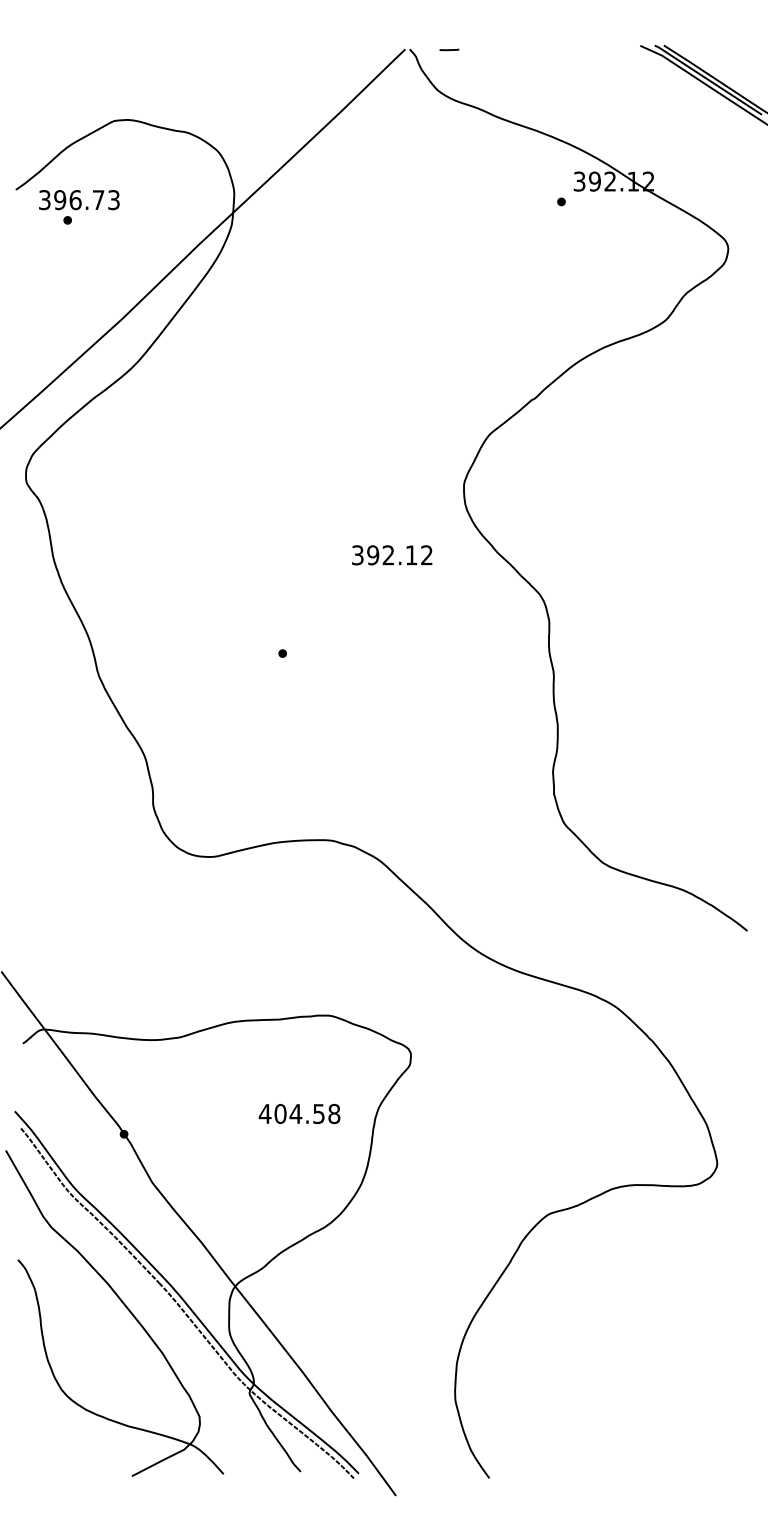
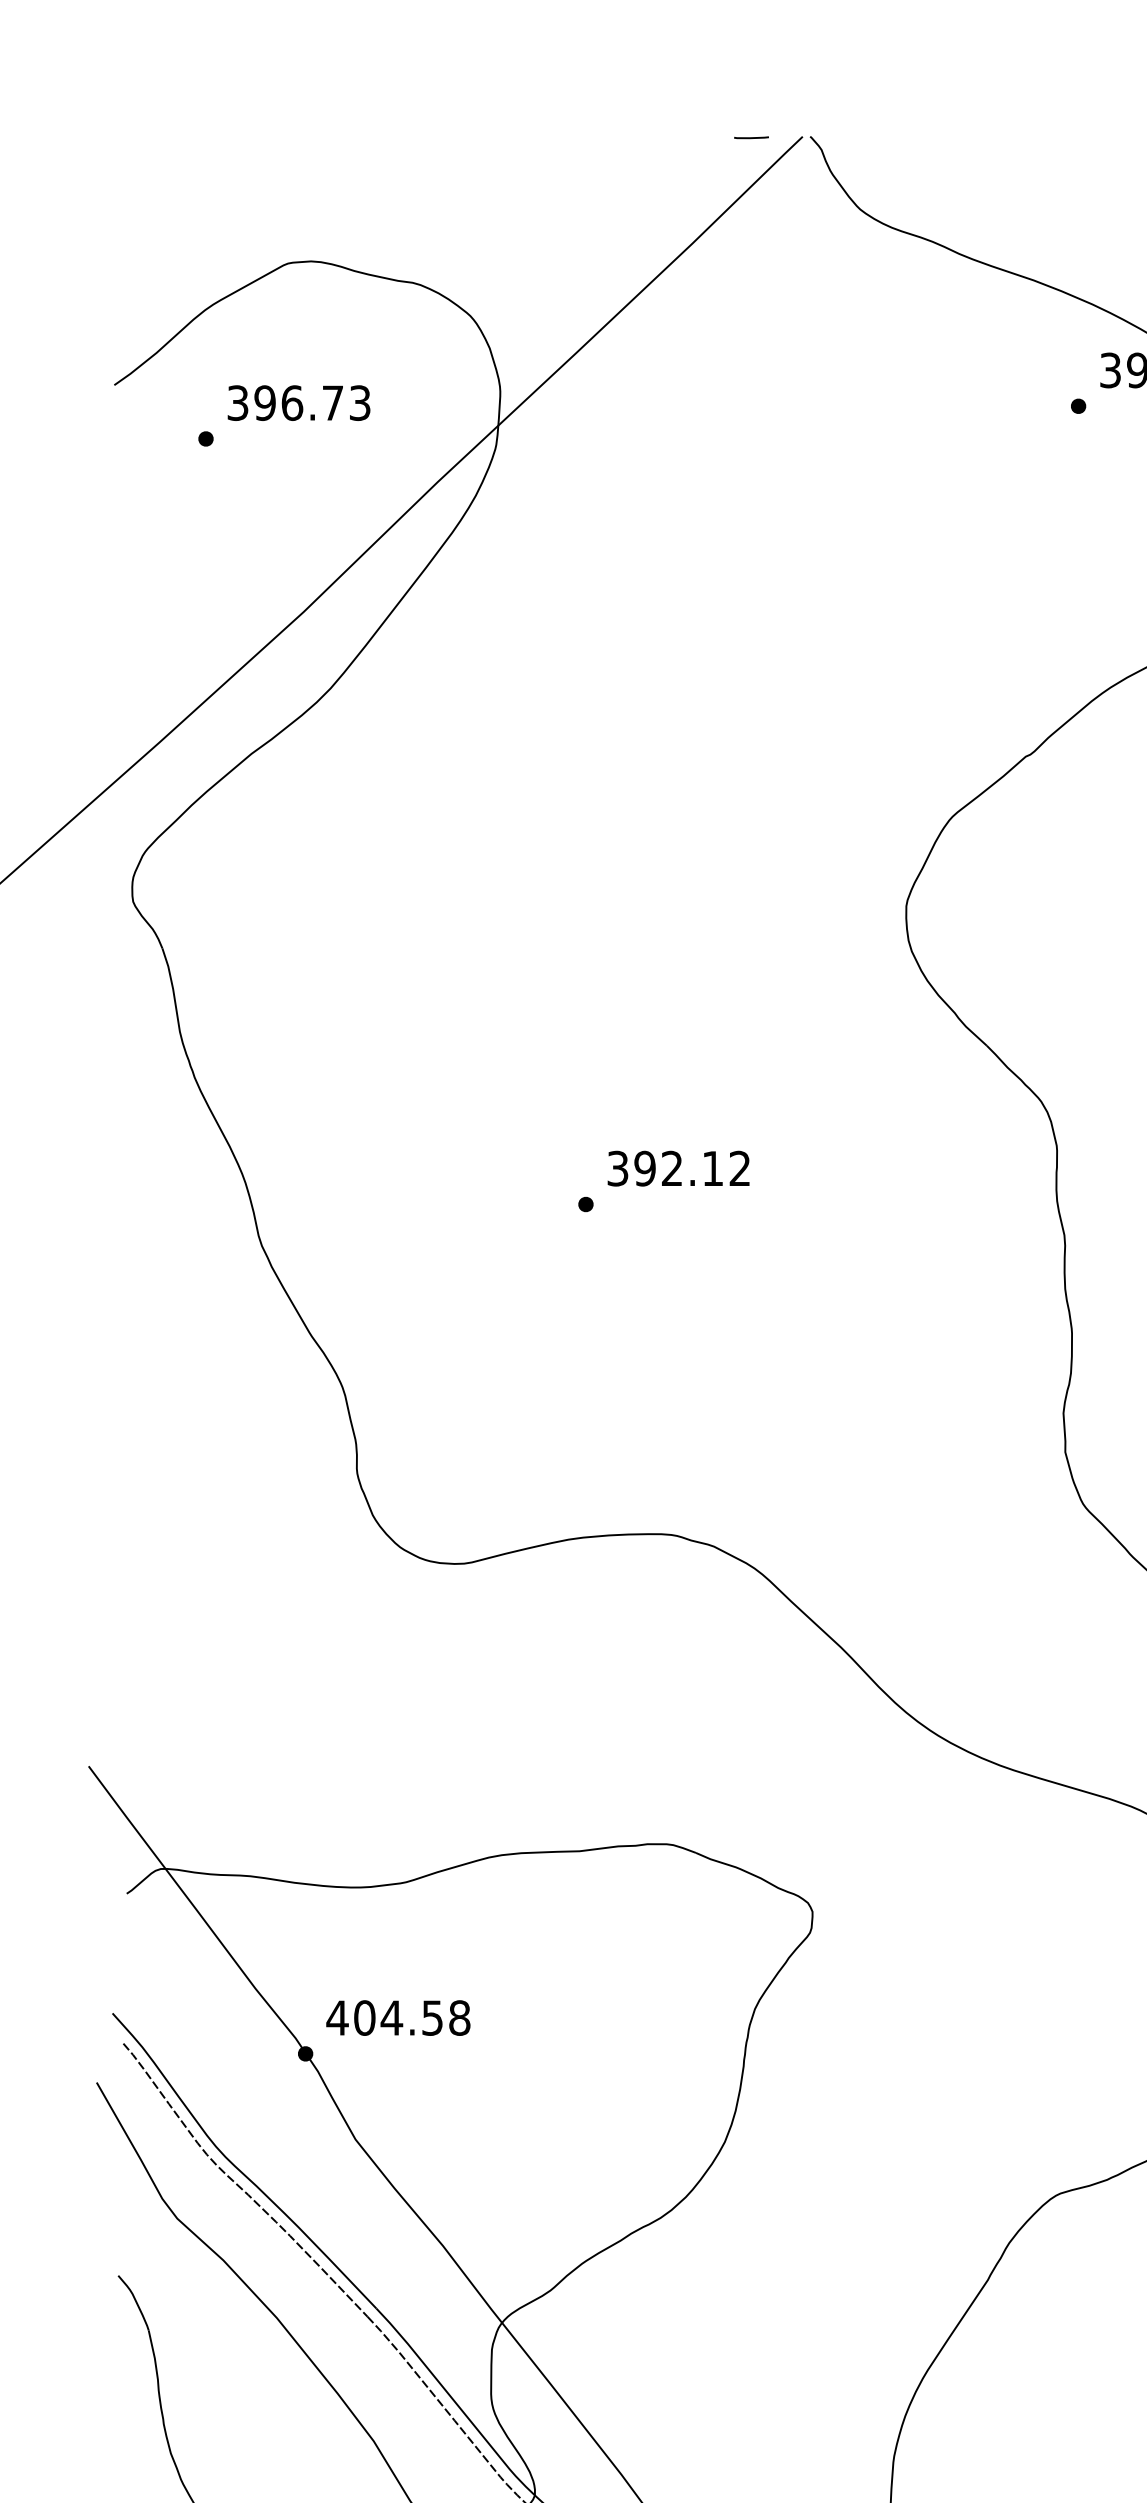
line: (449, 49) -> (751, 136), moved
text: (79, 200) -> (299, 403), moved
text: (392, 555) -> (679, 1168), moved
text: (299, 1114) -> (398, 2018), moved

